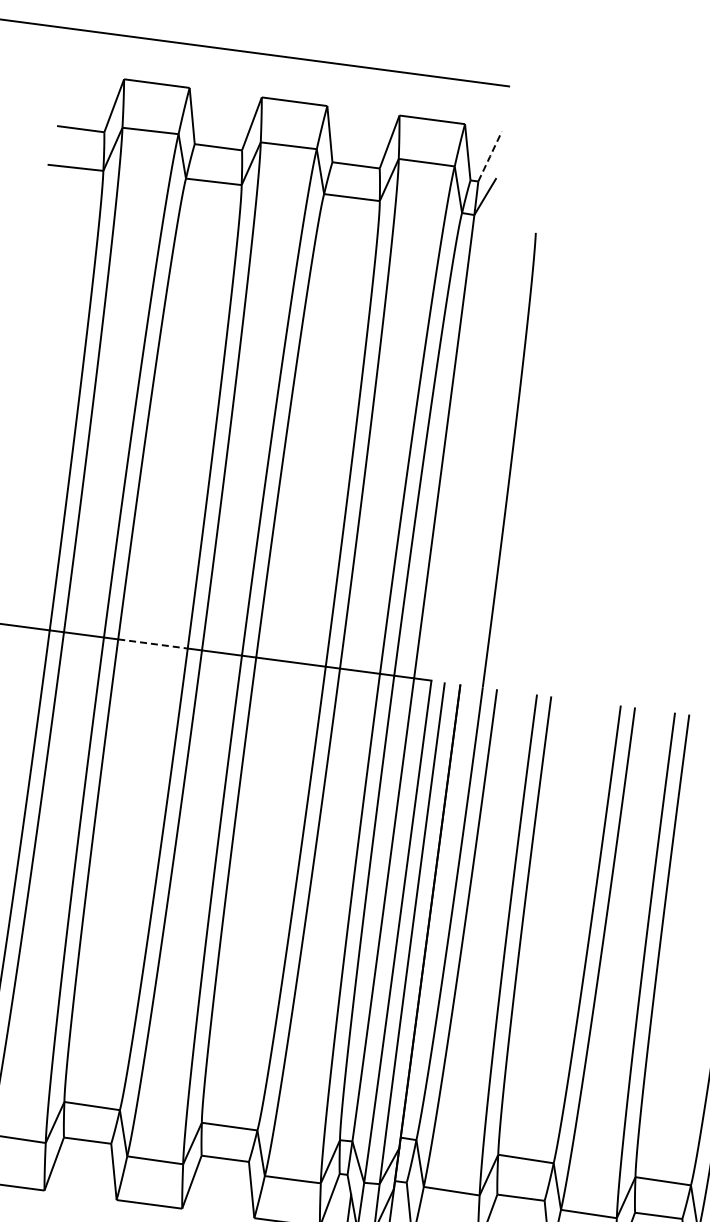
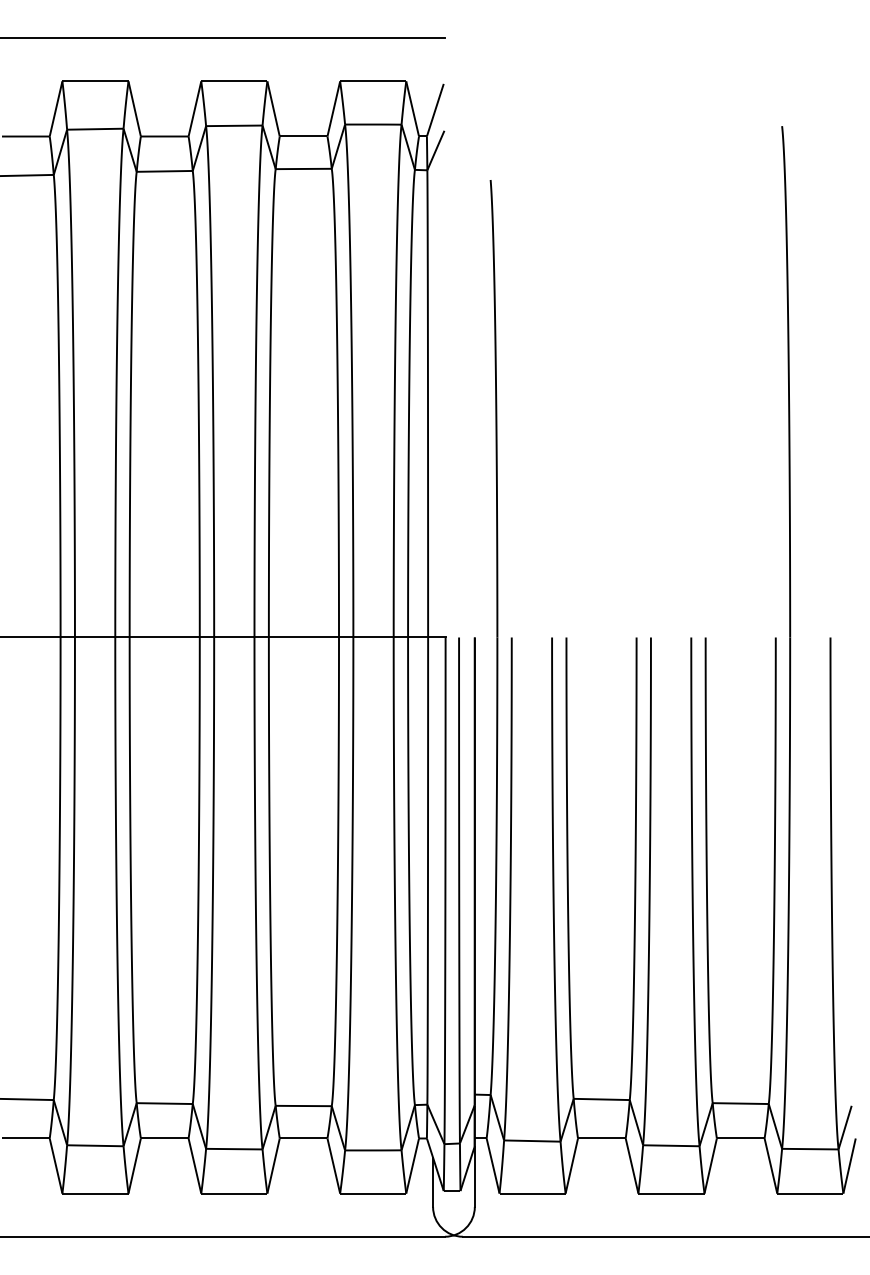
line: (490, 156) -> (435, 110), dashed -> solid
line: (153, 644) -> (165, 637), dashed -> solid

